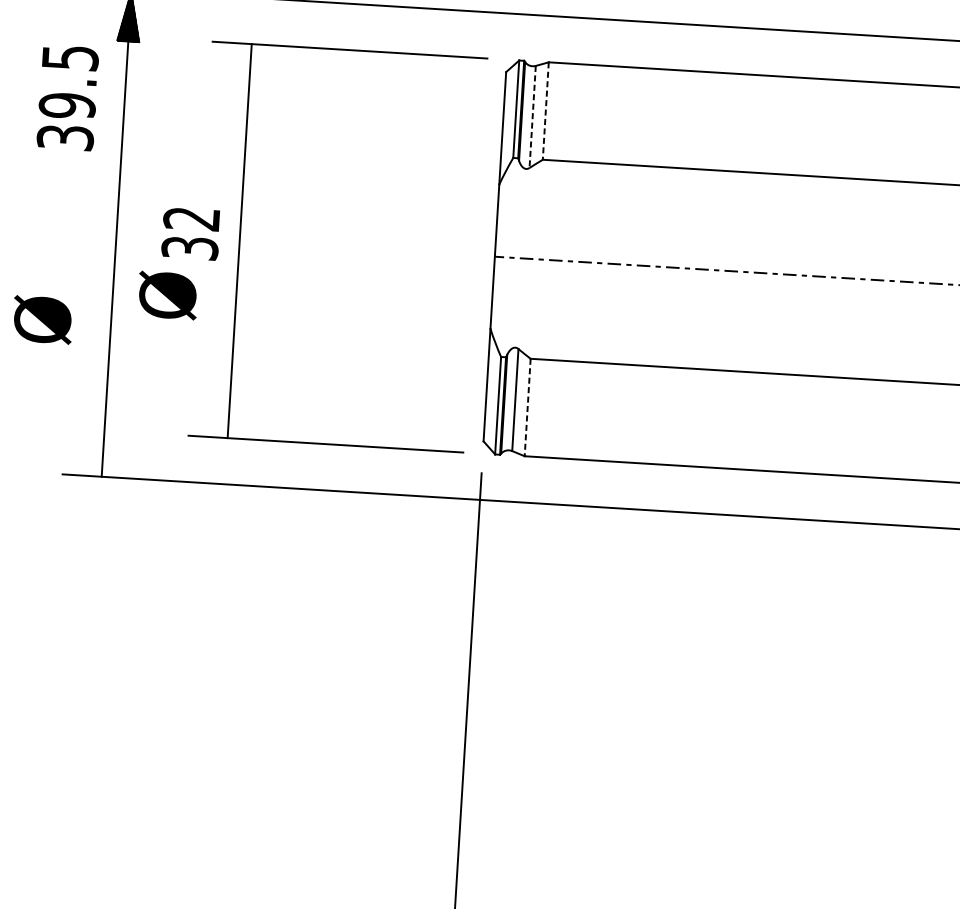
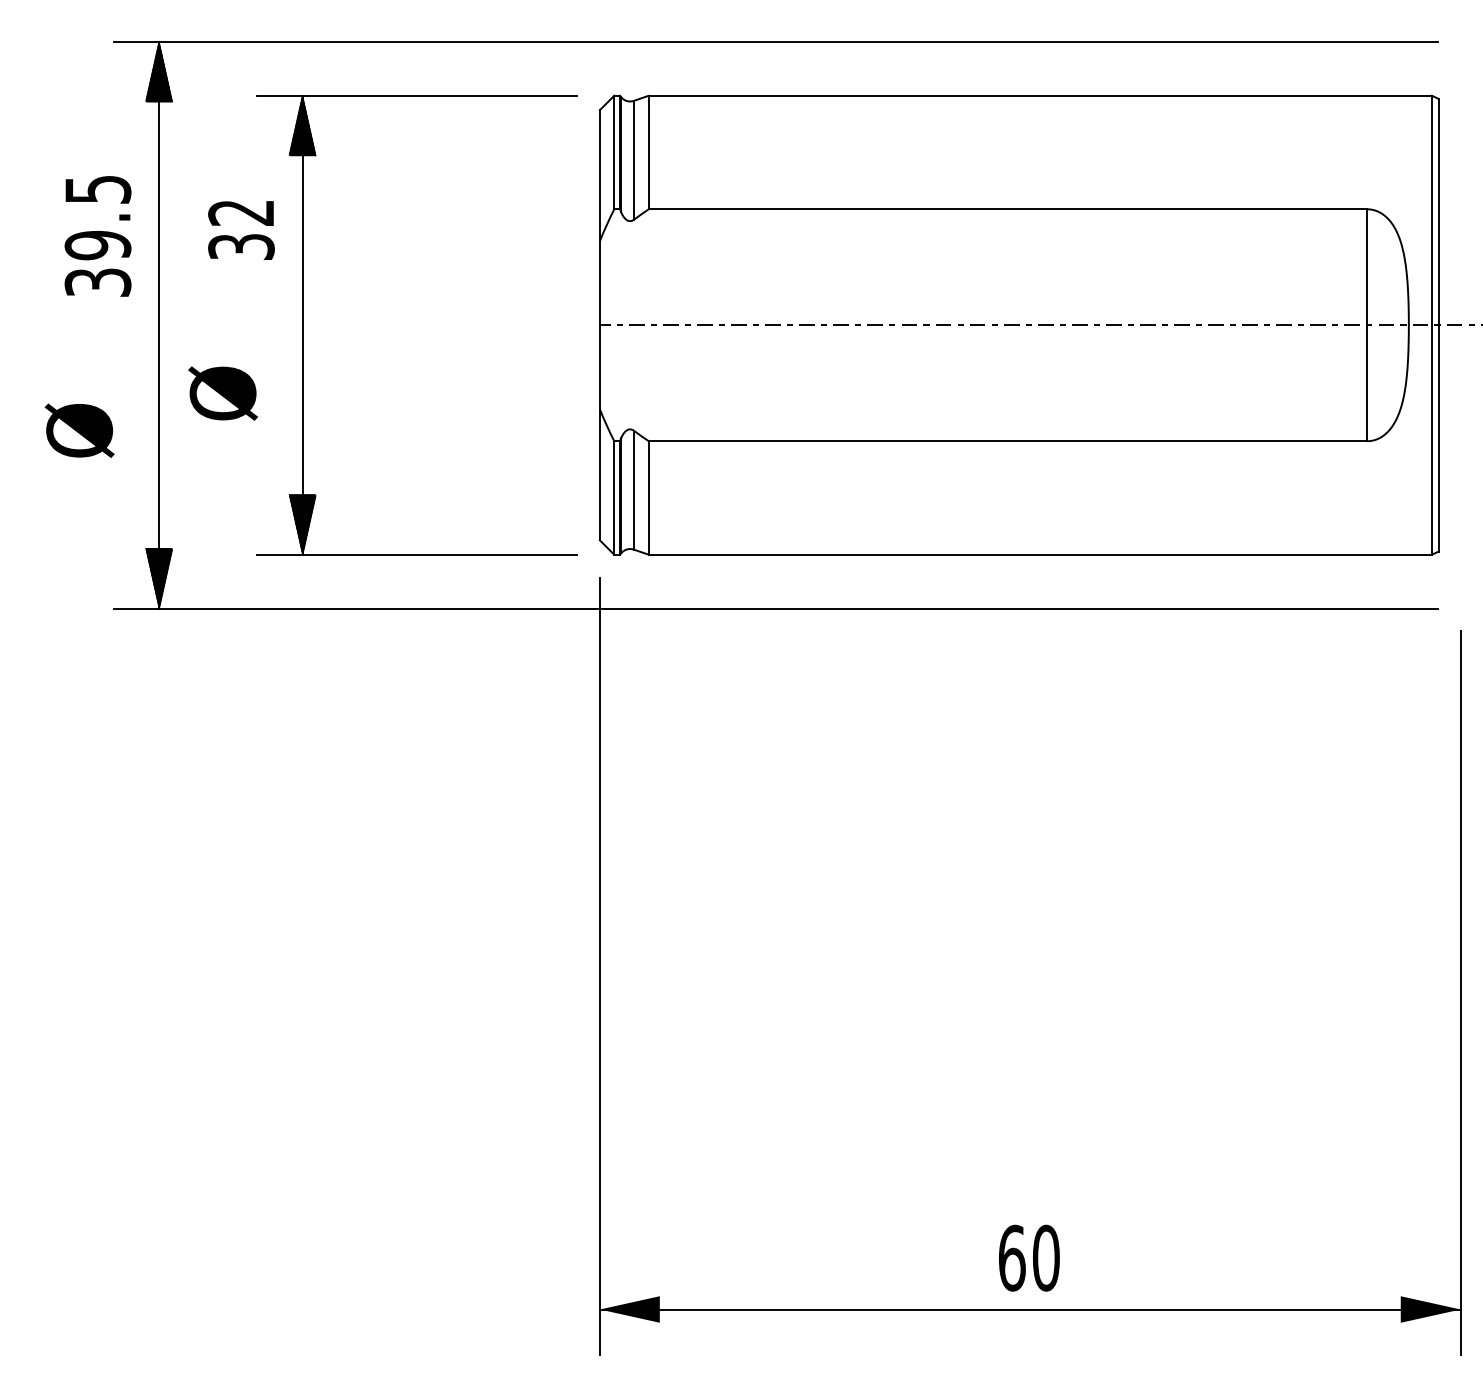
hatch: (250, 69) -> (302, 125), added
text: (67, 98) -> (97, 236), moved
line: (545, 111) -> (648, 152), dashed -> solid
line: (532, 117) -> (633, 160), dashed -> solid
text: (190, 234) -> (241, 230), moved
line: (527, 407) -> (648, 497), dashed -> solid
hatch: (229, 412) -> (302, 524), added
hatch: (102, 450) -> (158, 578), added

